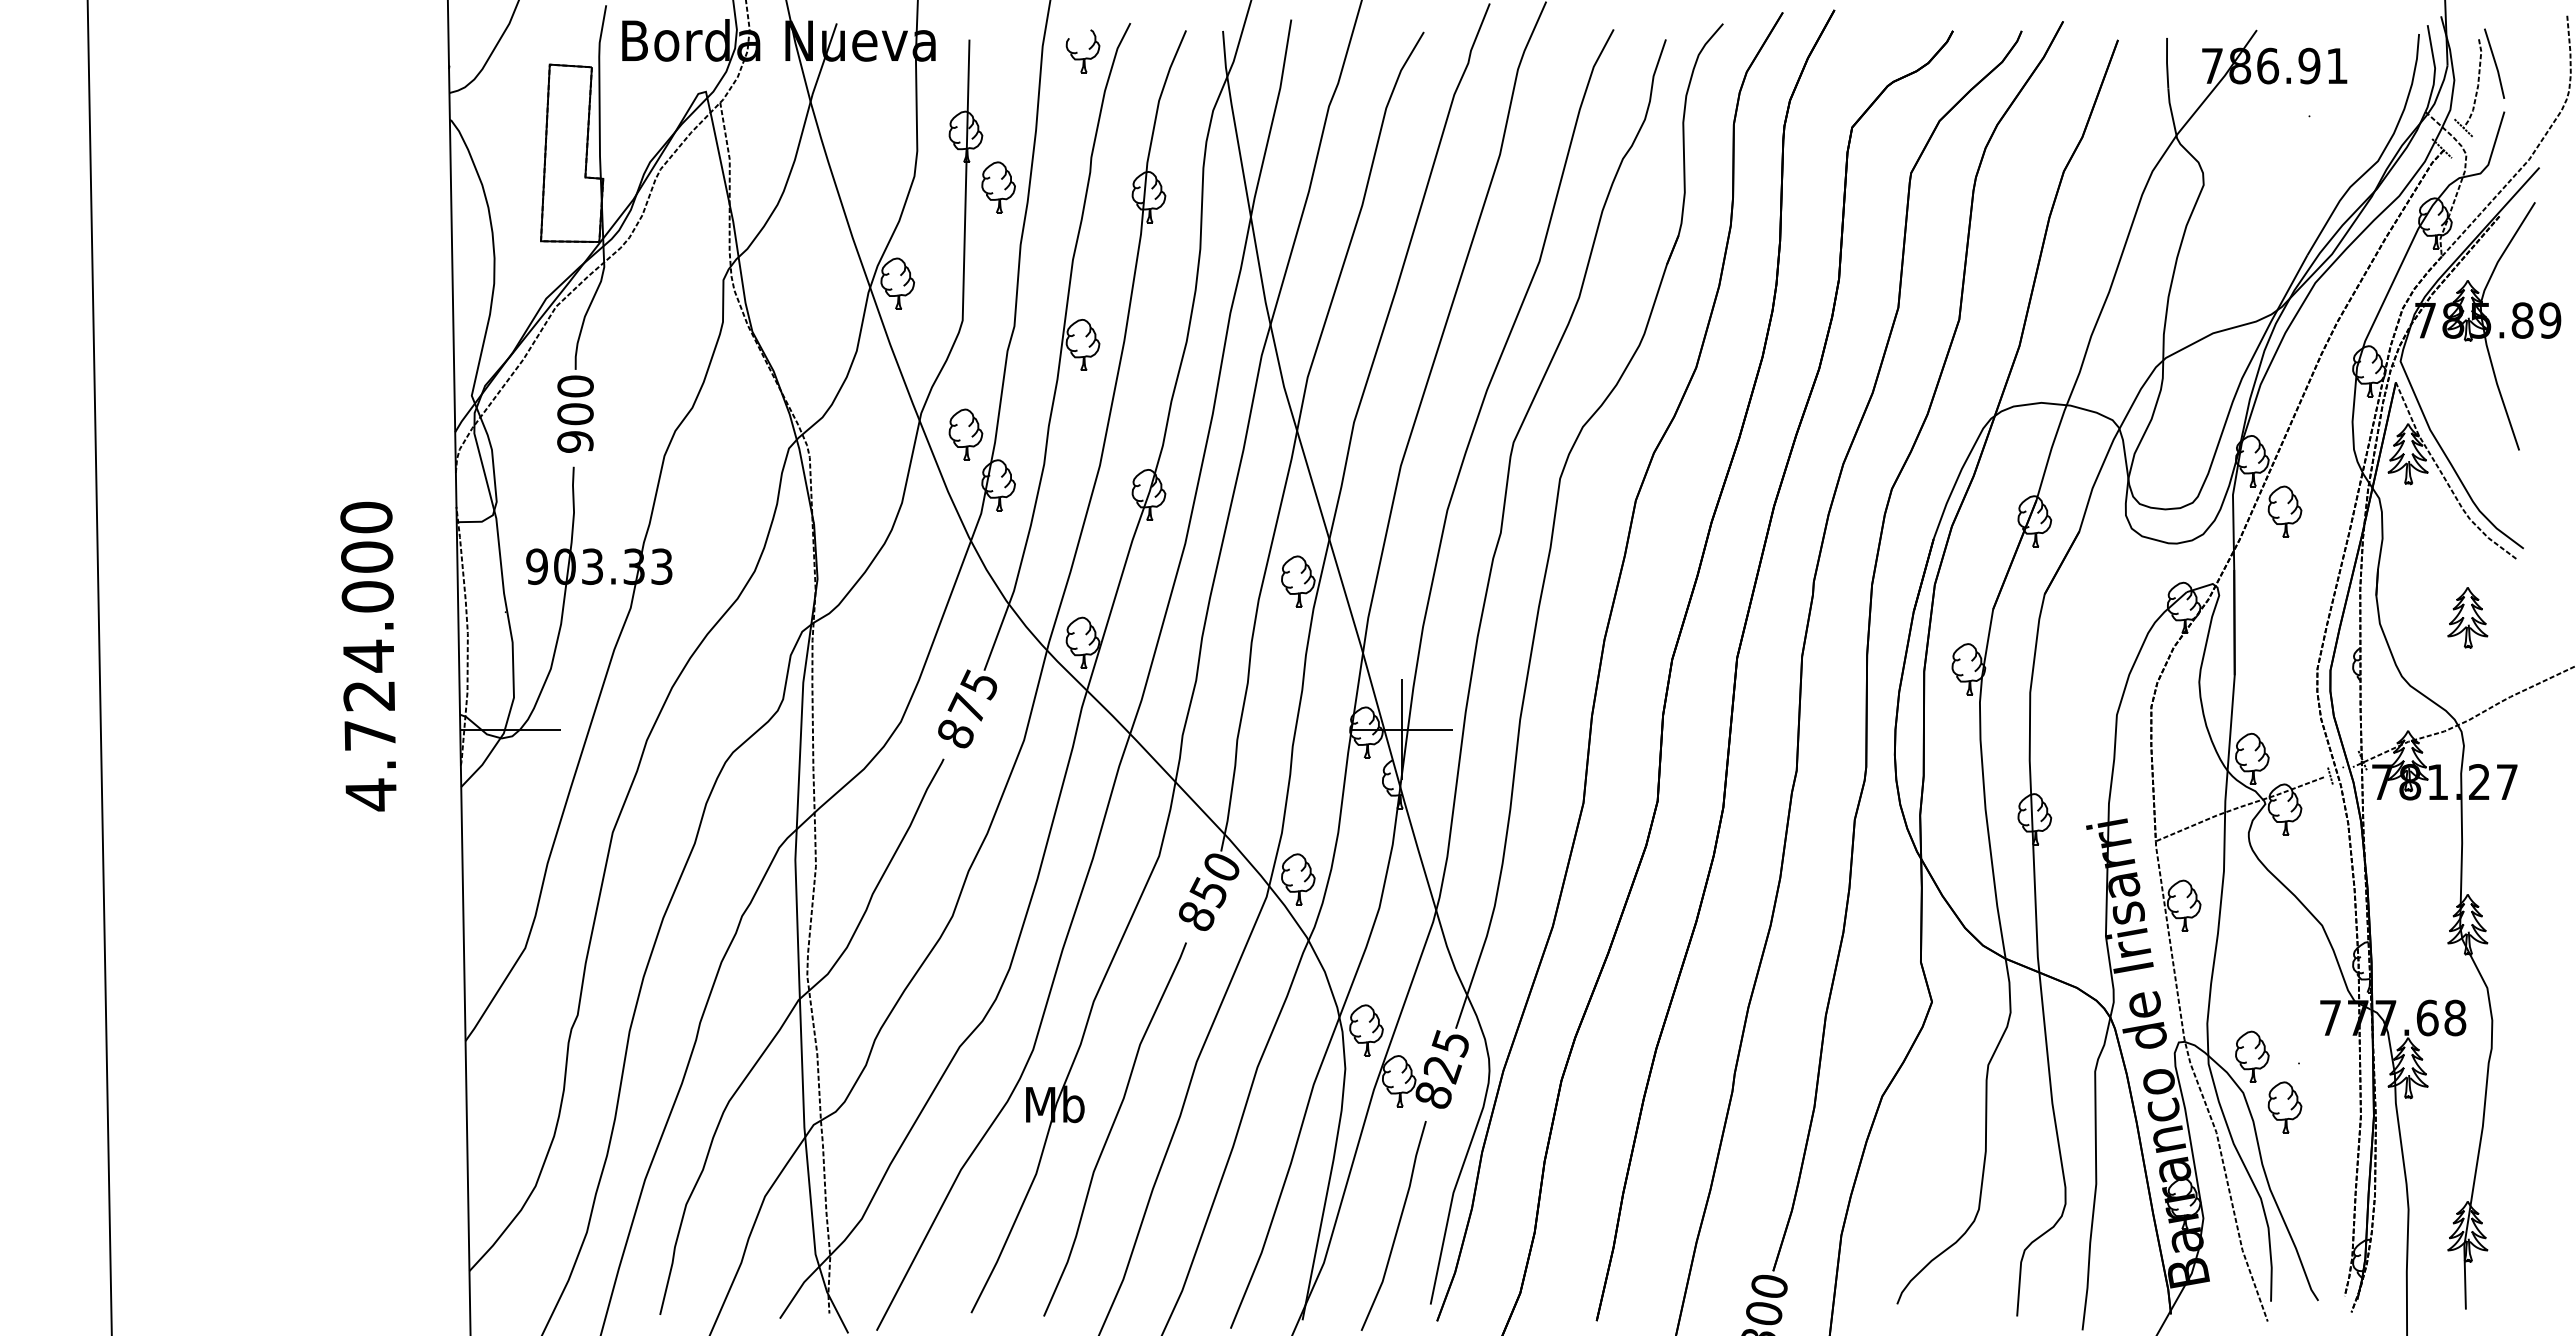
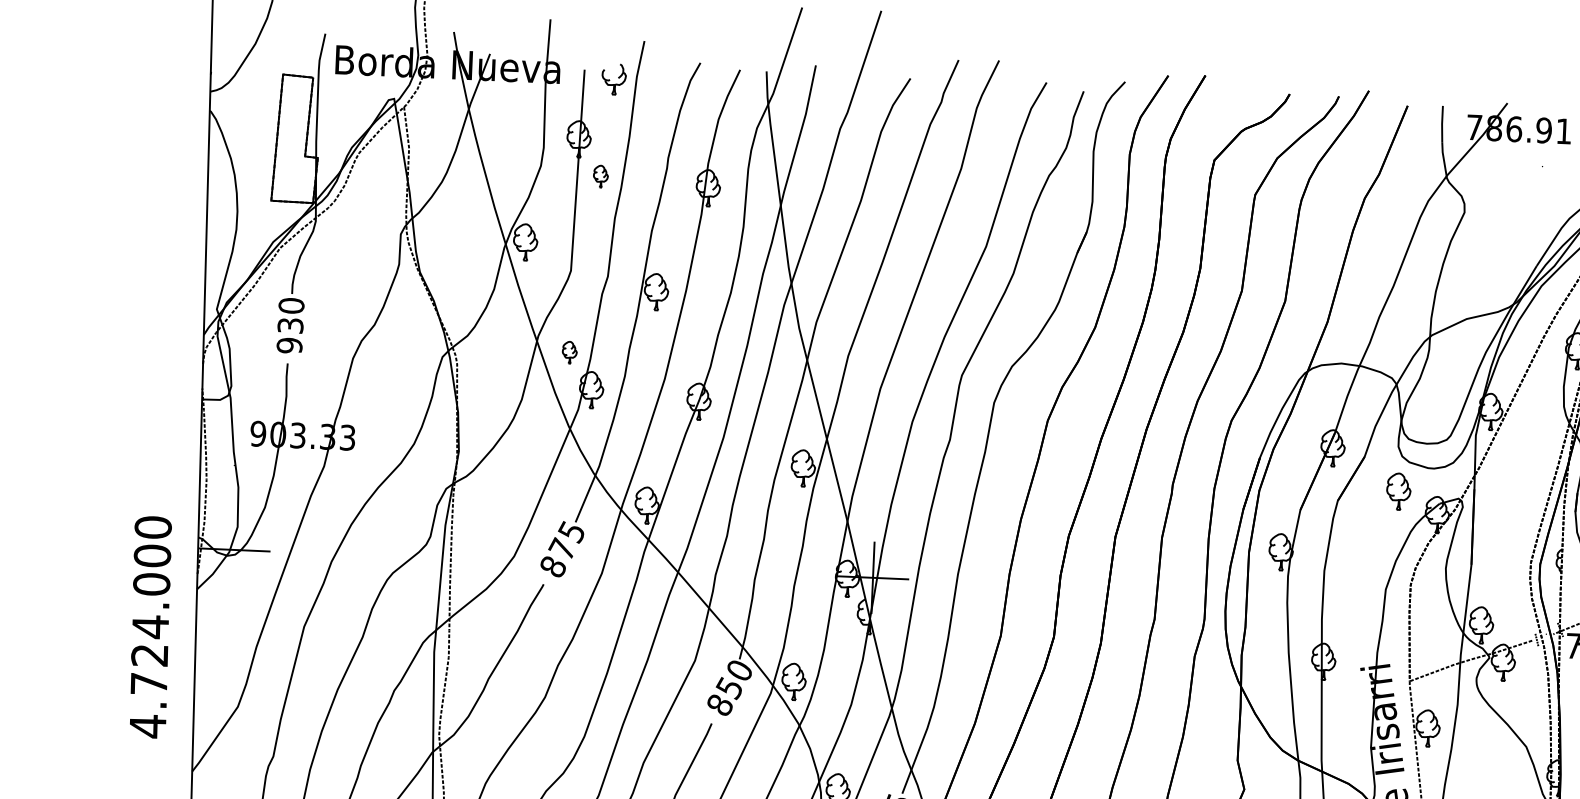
part: (1082, 51) -> (613, 79), moved
part: (998, 187) -> (600, 176), size x0.6
text: (575, 414) -> (290, 325), 900 -> 930
part: (965, 434) -> (569, 352), size x0.6
part: (2284, 511) -> (1398, 491), moved
text: (368, 656) -> (150, 627), moved

